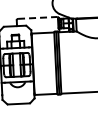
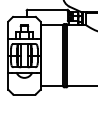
line: (37, 17) -> (47, 9), dashed -> solid

